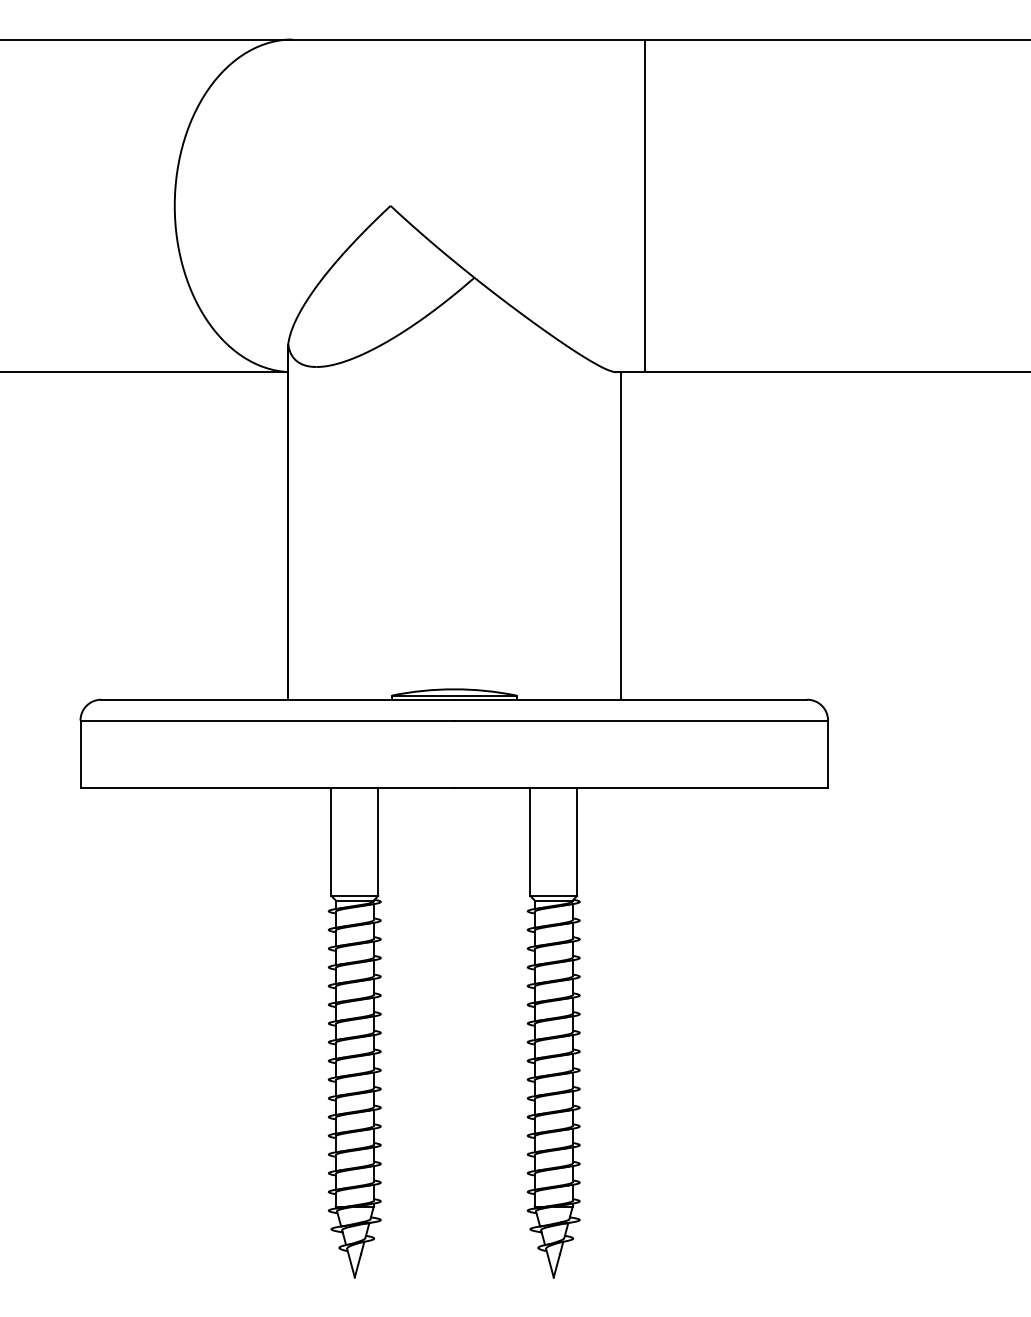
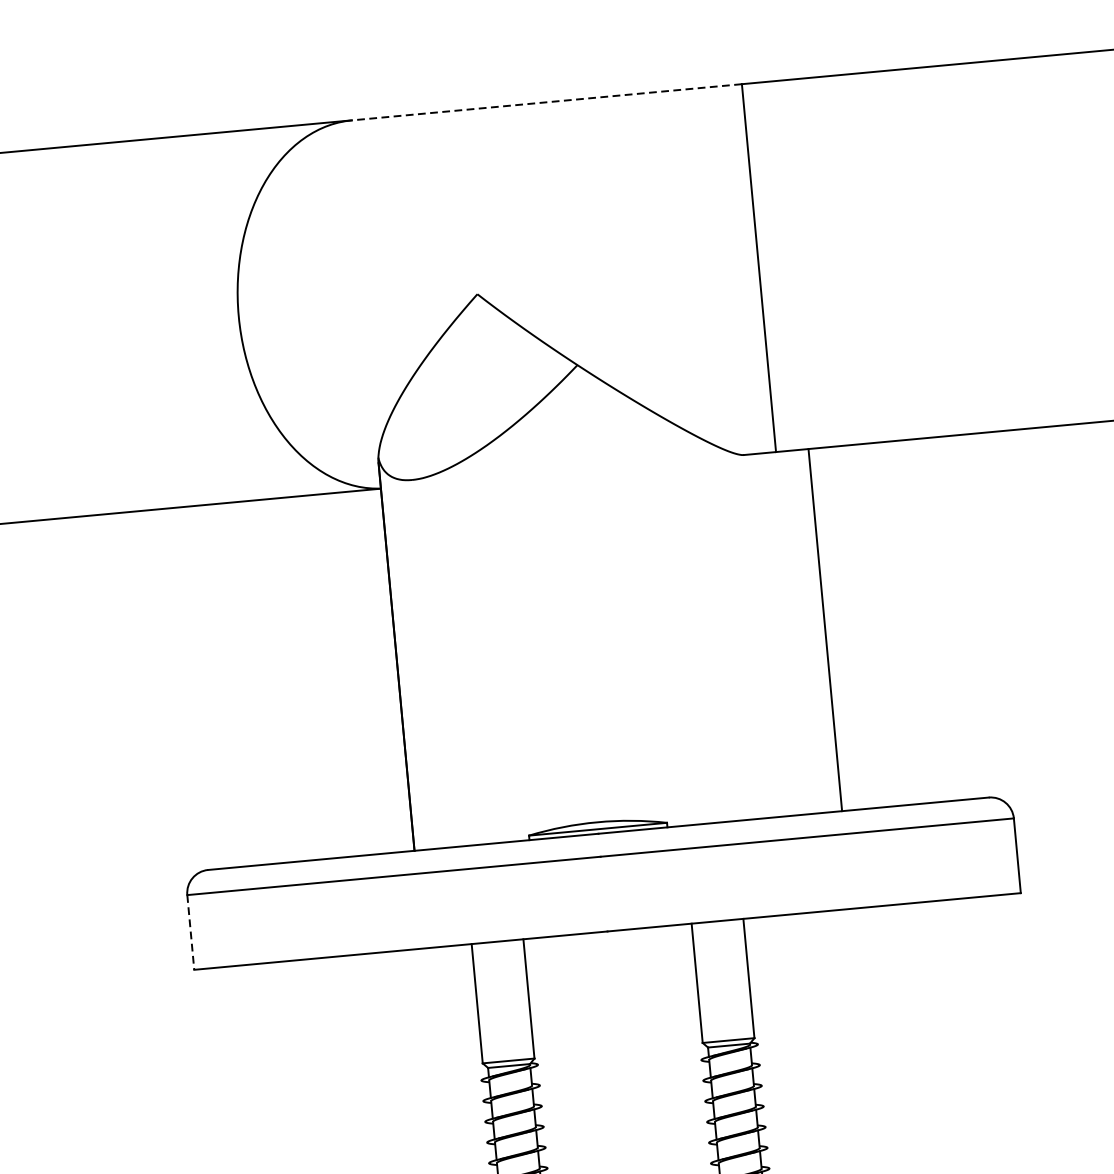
line: (468, 39) -> (546, 102), solid -> dashed
line: (620, 535) -> (825, 629), moved
line: (80, 754) -> (190, 932), solid -> dashed

